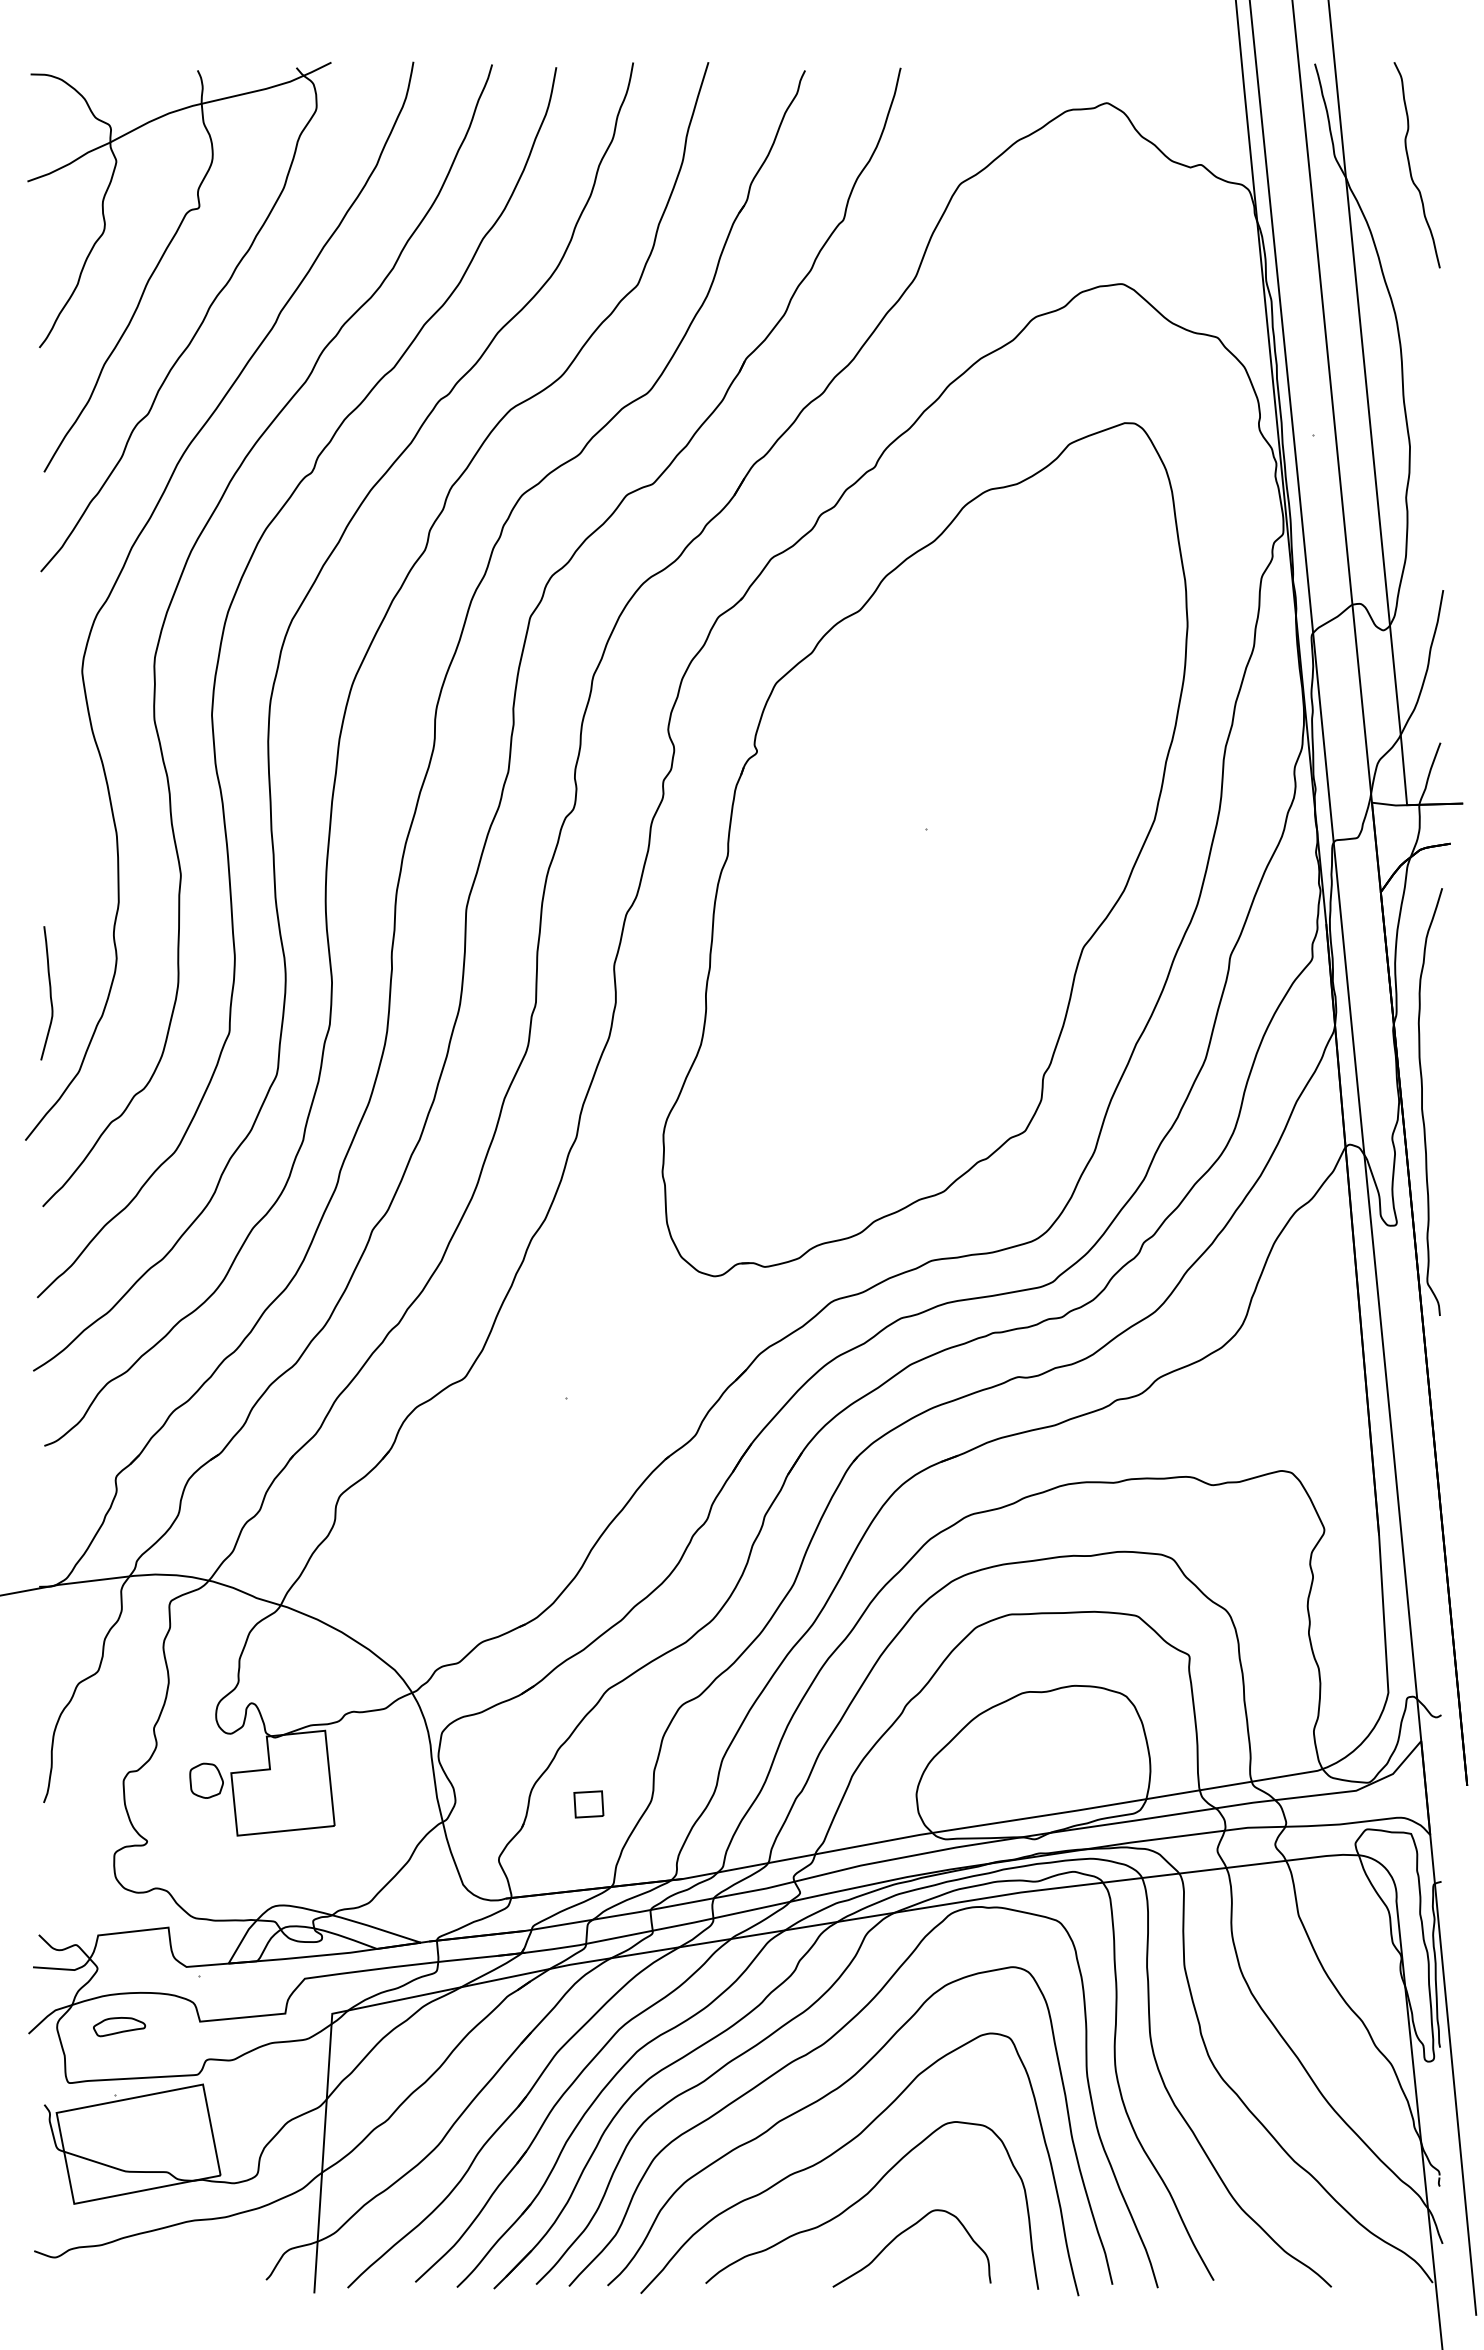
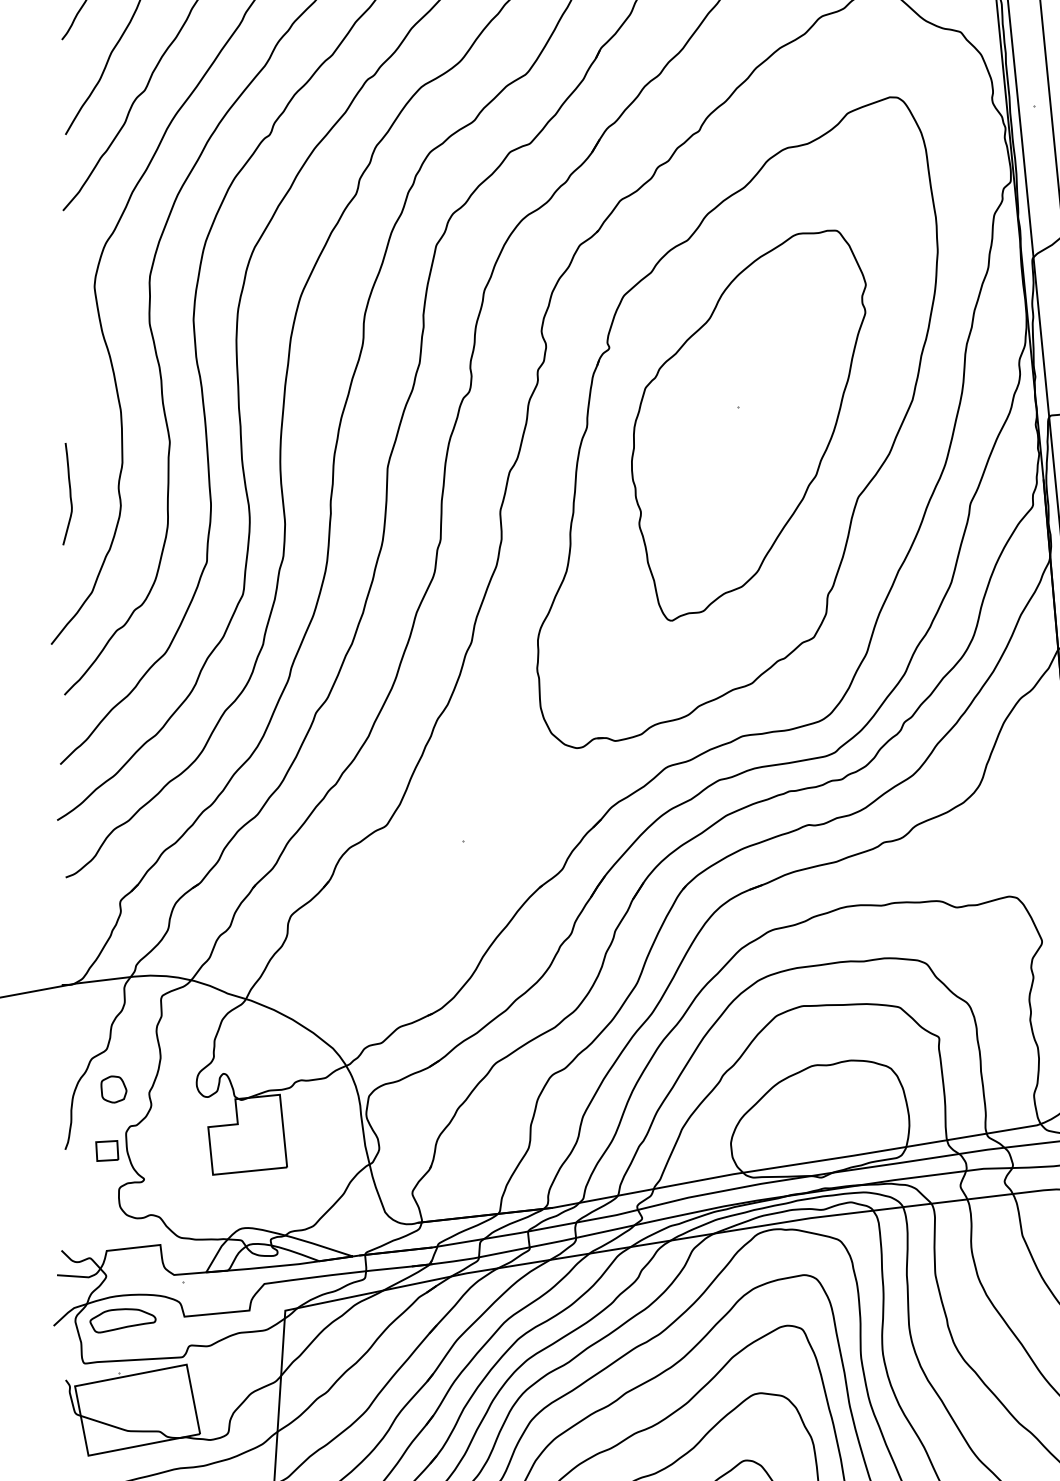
part: (939, 853) -> (748, 425), added
curve: (49, 993) -> (69, 494), moved
part: (206, 1780) -> (113, 1089), moved
part: (588, 1804) -> (106, 1151), moved
part: (119, 2026) -> (123, 1320), size x1.67

